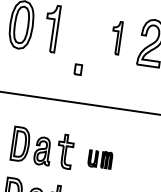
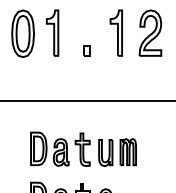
part: (115, 37) -> (115, 32), size x1.43
part: (77, 69) -> (86, 50), moved
part: (100, 159) -> (117, 152), size x1.67

